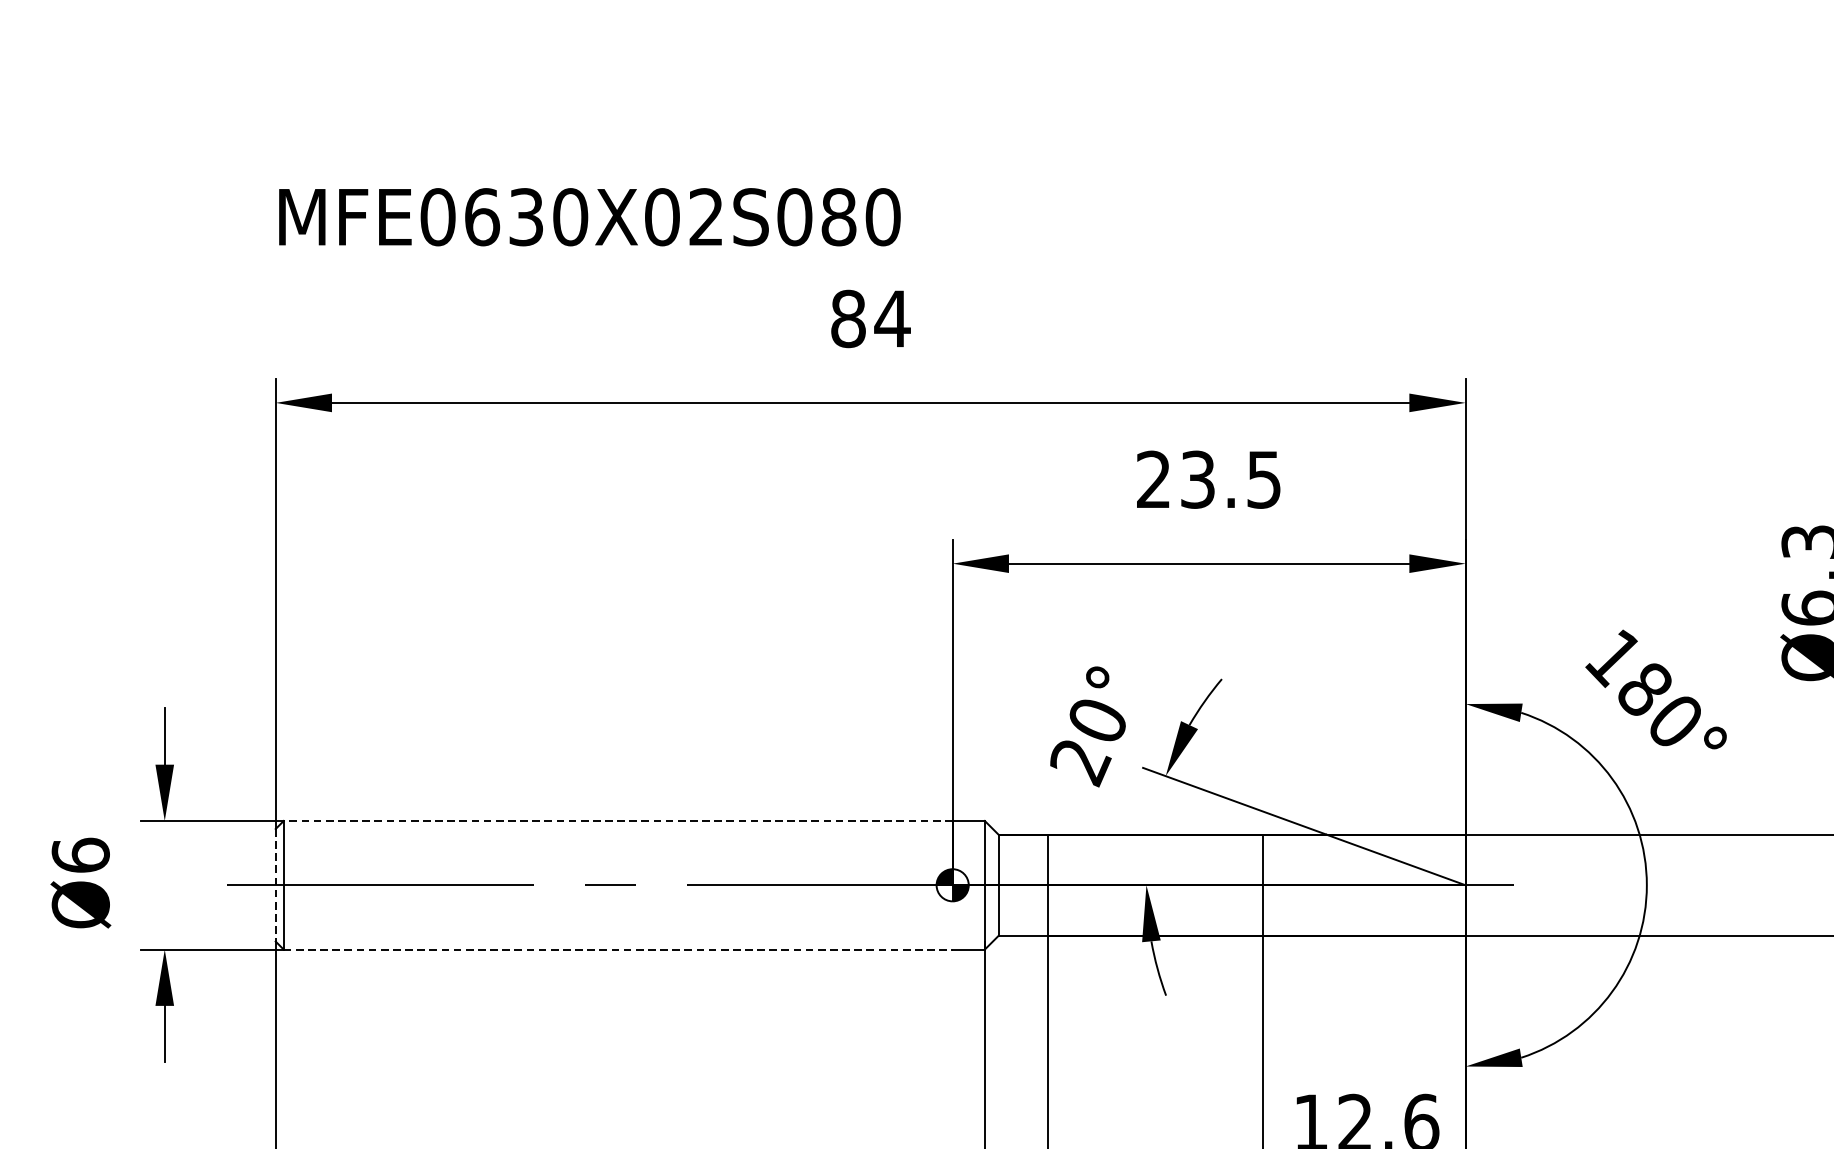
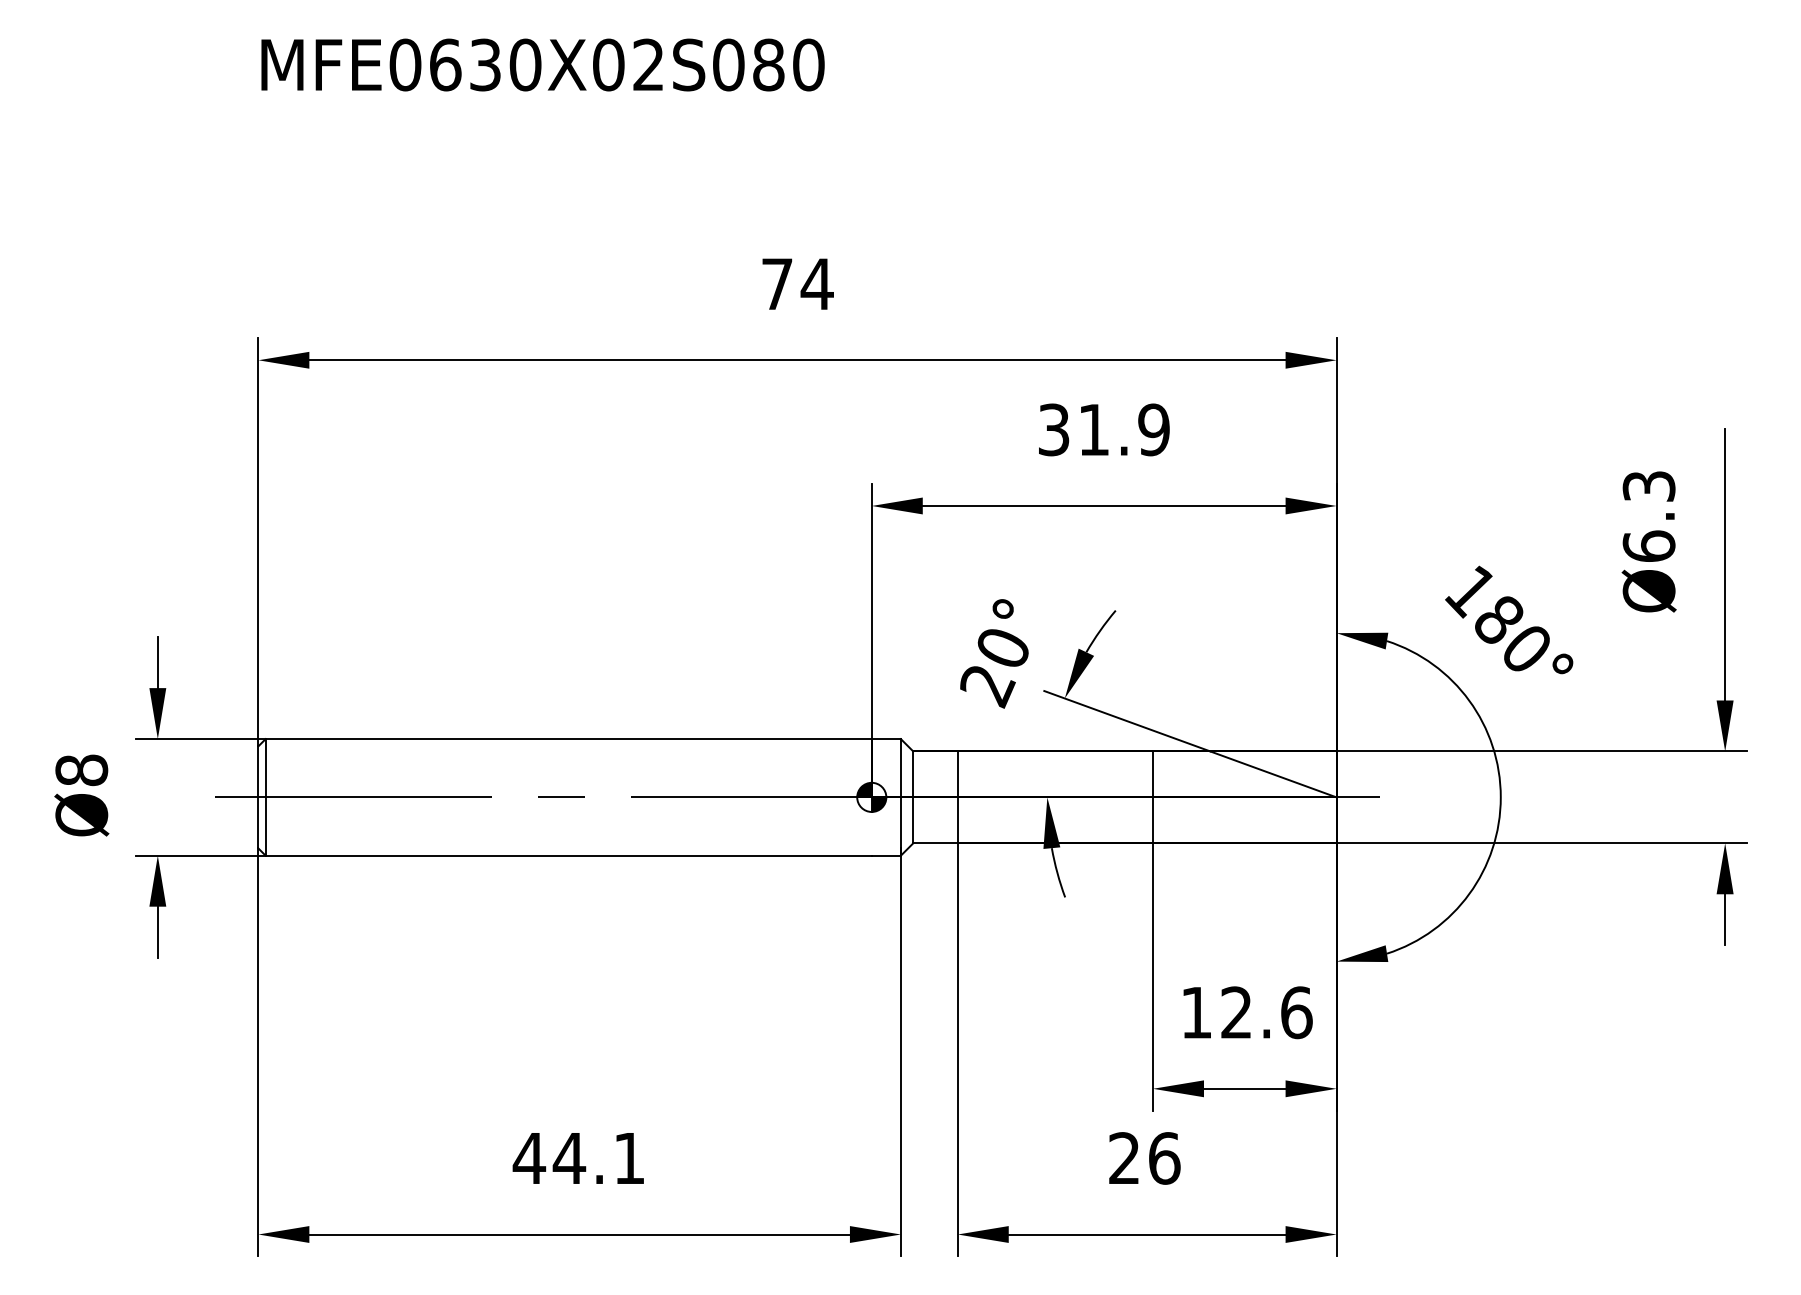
text: (589, 216) -> (542, 64), moved
text: (848, 318) -> (777, 283), 84 -> 74
text: (1208, 479) -> (1103, 429), 23.5 -> 31.9
line: (617, 821) -> (568, 739), dashed -> solid
text: (80, 855) -> (81, 770), Ø6 -> Ø8
line: (275, 885) -> (258, 797), dashed -> solid
line: (619, 949) -> (569, 855), dashed -> solid

